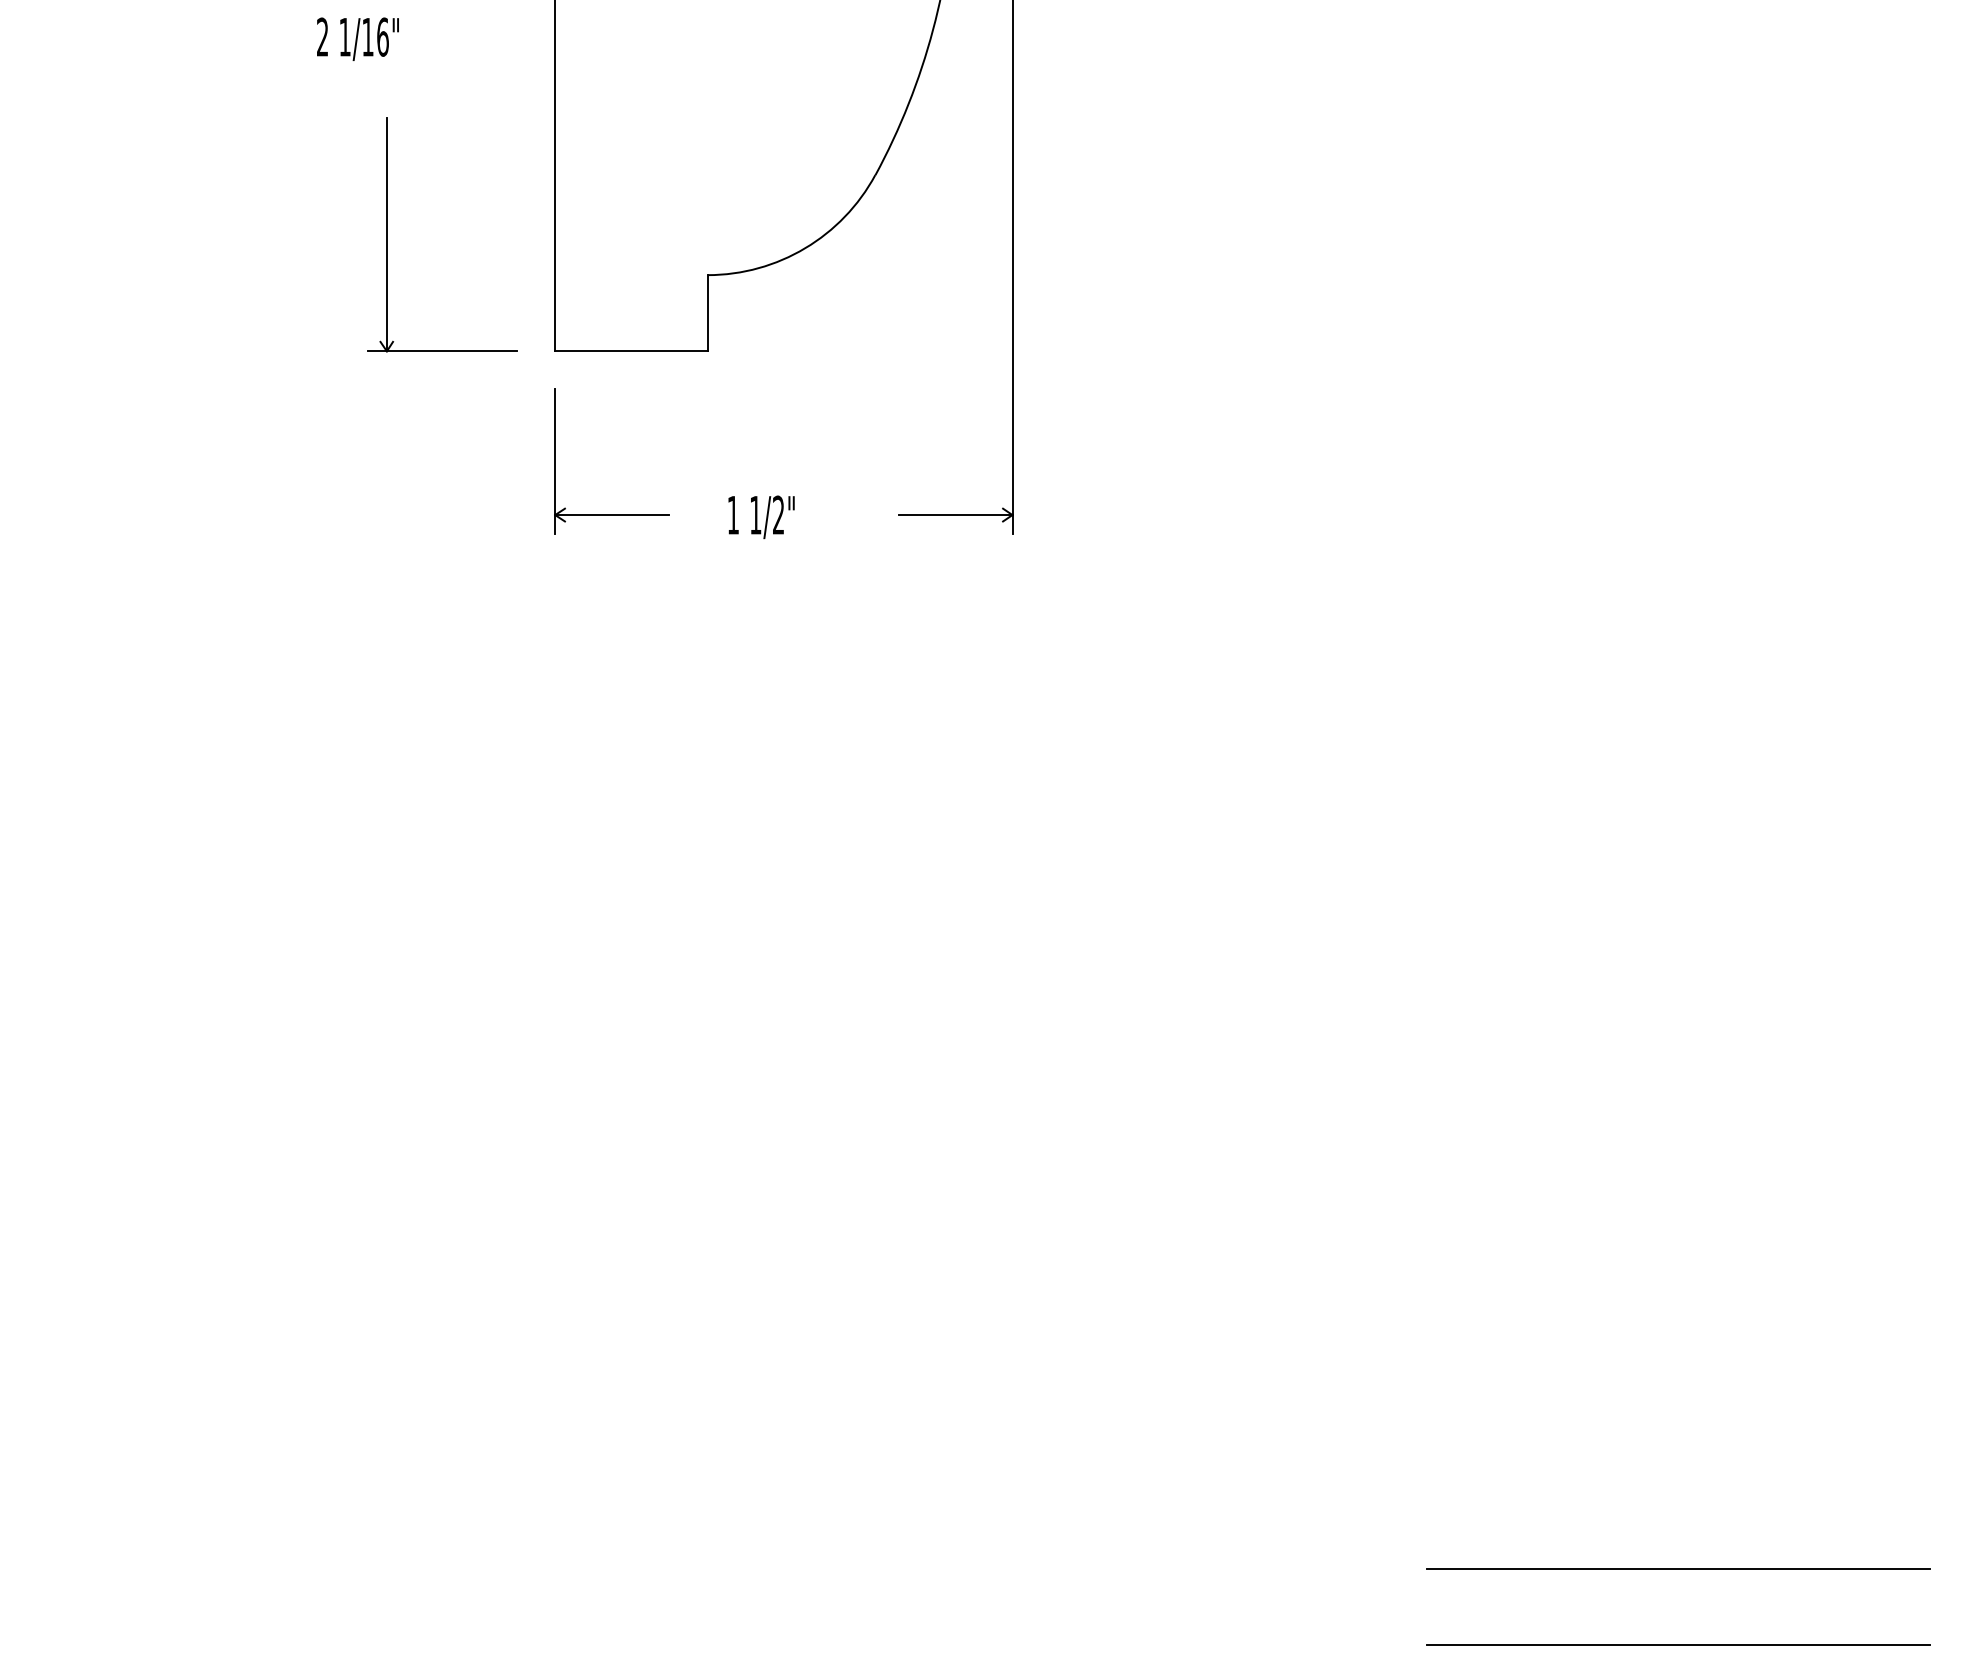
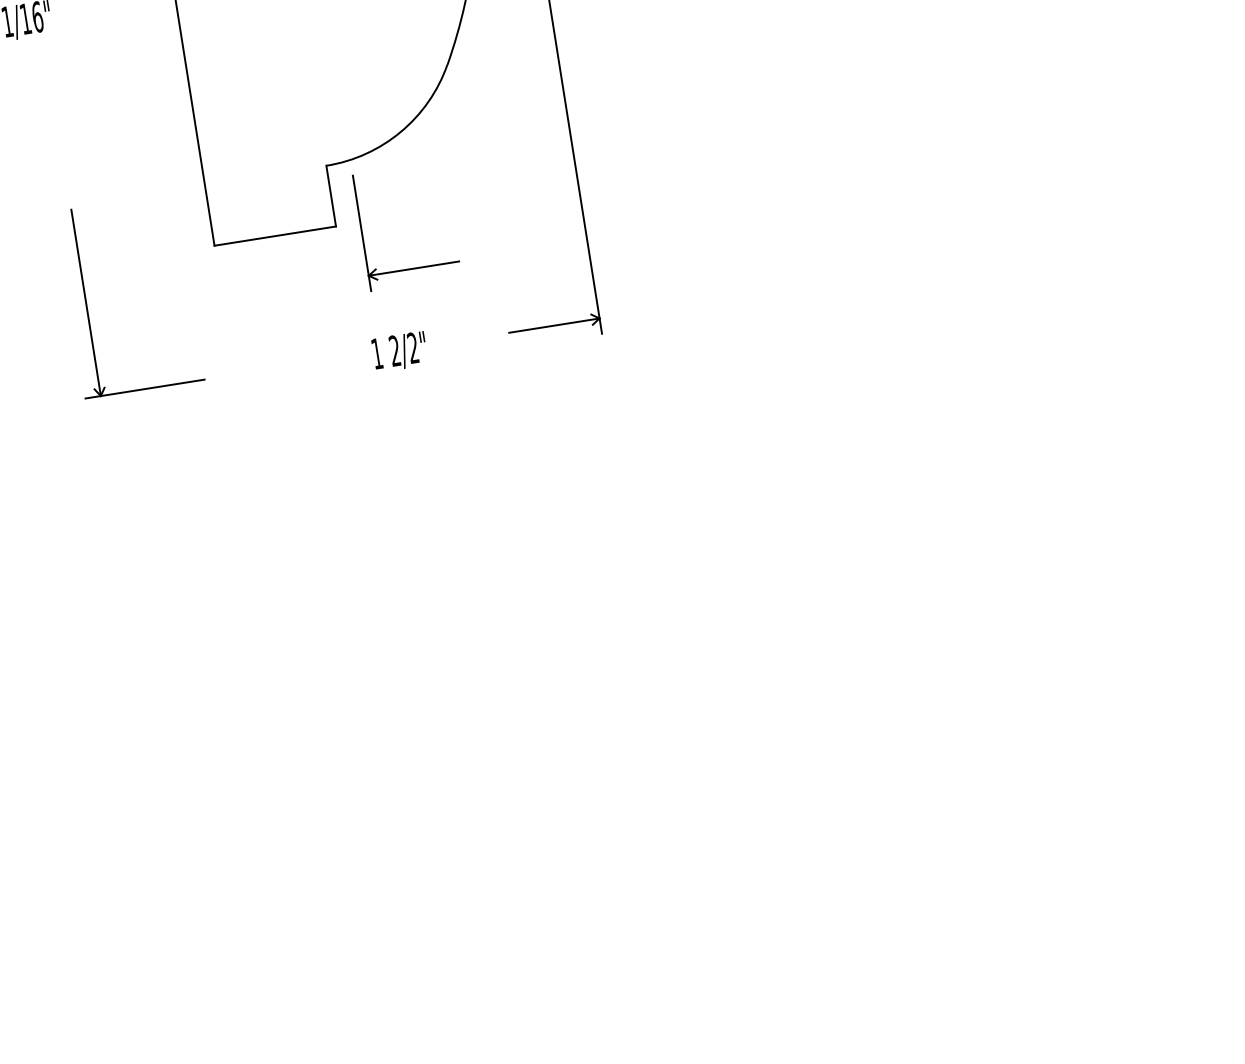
part: (387, 234) -> (86, 302), moved
part: (611, 514) -> (413, 268), moved
text: (755, 514) -> (394, 350), 1/2" -> 2/2"

